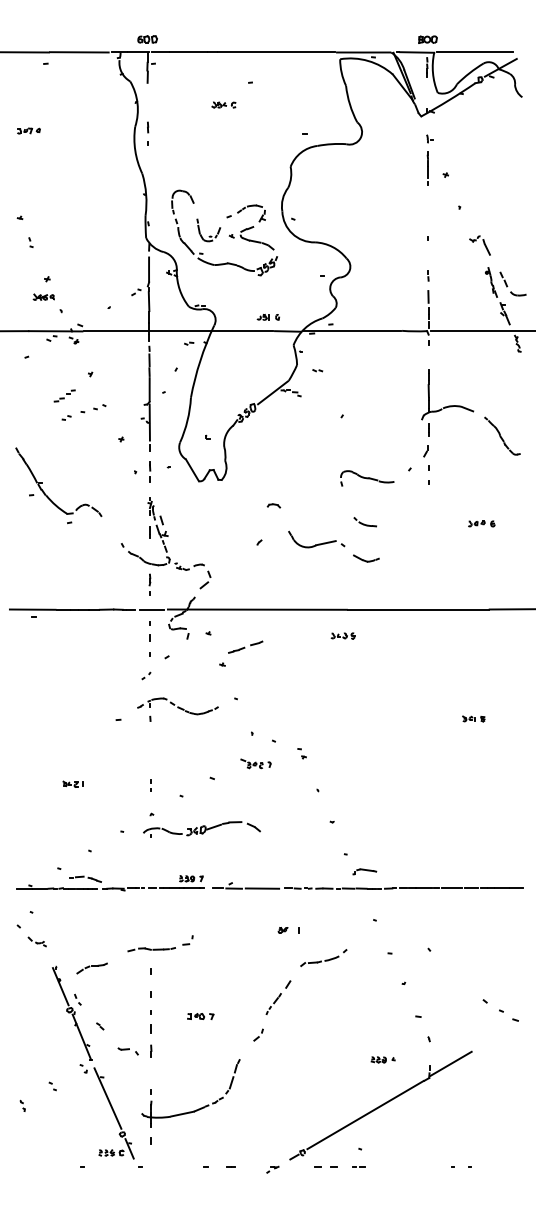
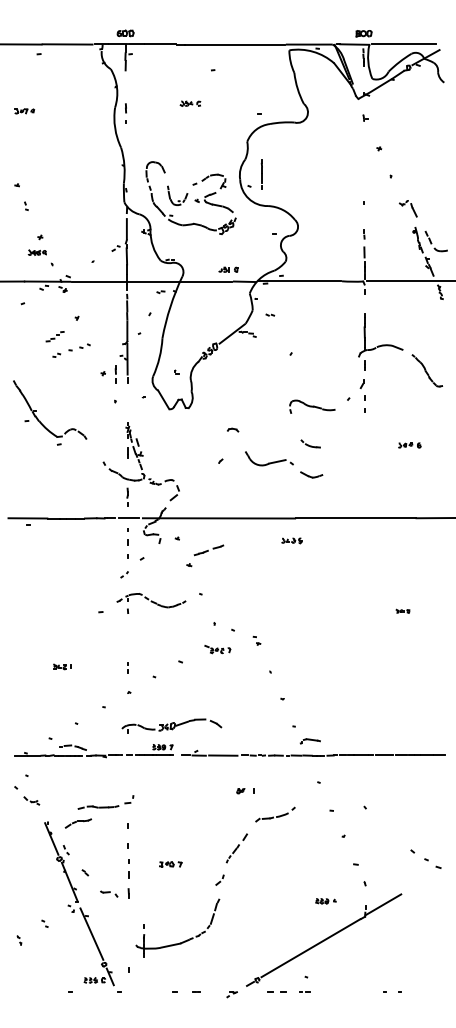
part: (223, 104) -> (190, 103), moved
line: (427, 168) -> (261, 174), moved
part: (150, 471) -> (116, 374), moved
part: (473, 718) -> (402, 610), size x0.7
part: (201, 829) -> (171, 725), moved
part: (160, 943) -> (105, 802), moved
part: (198, 1108) -> (184, 940), moved

